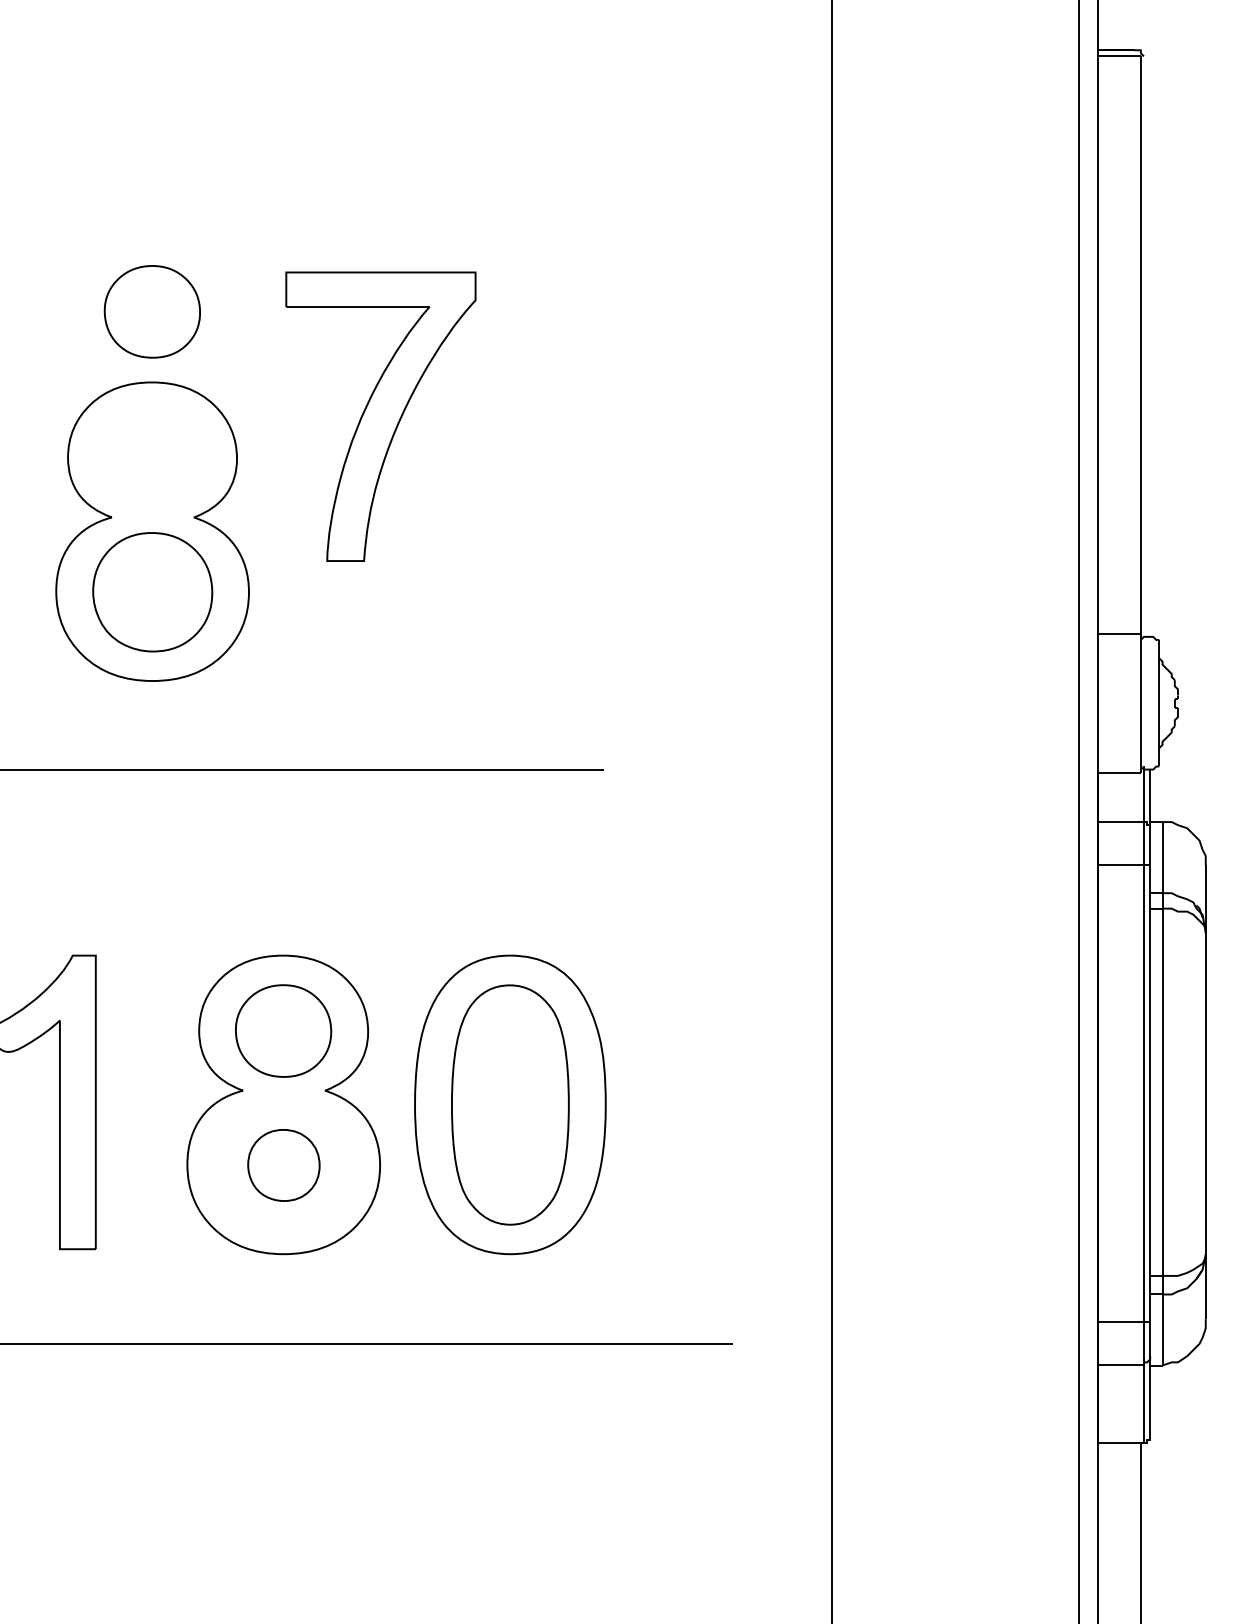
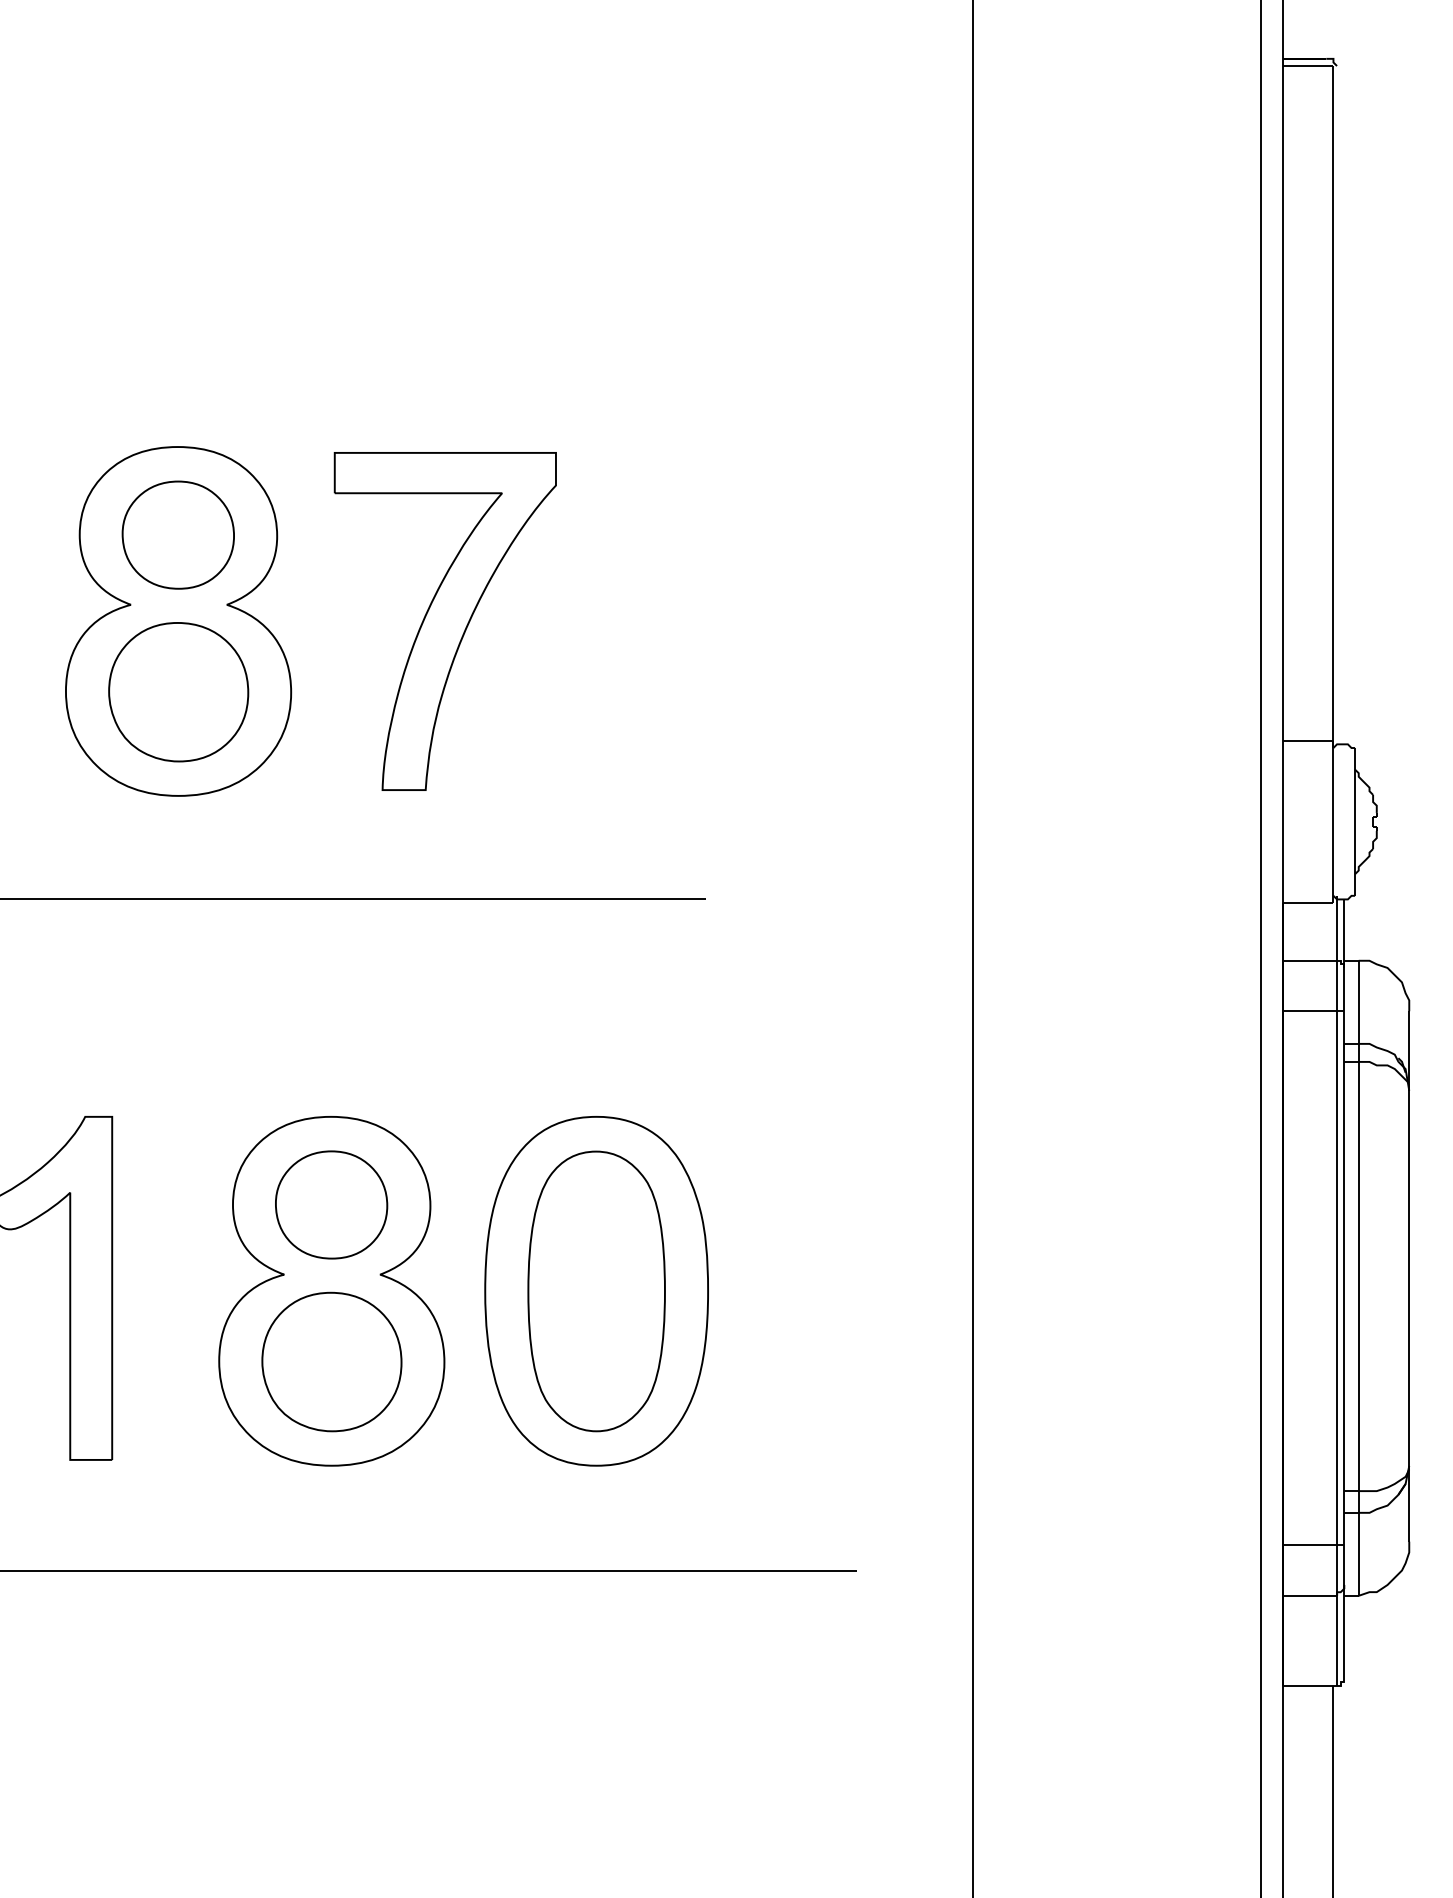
part: (151, 311) -> (177, 534), moved
part: (380, 416) -> (444, 621), moved
part: (283, 1165) -> (331, 1362), size x1.67

